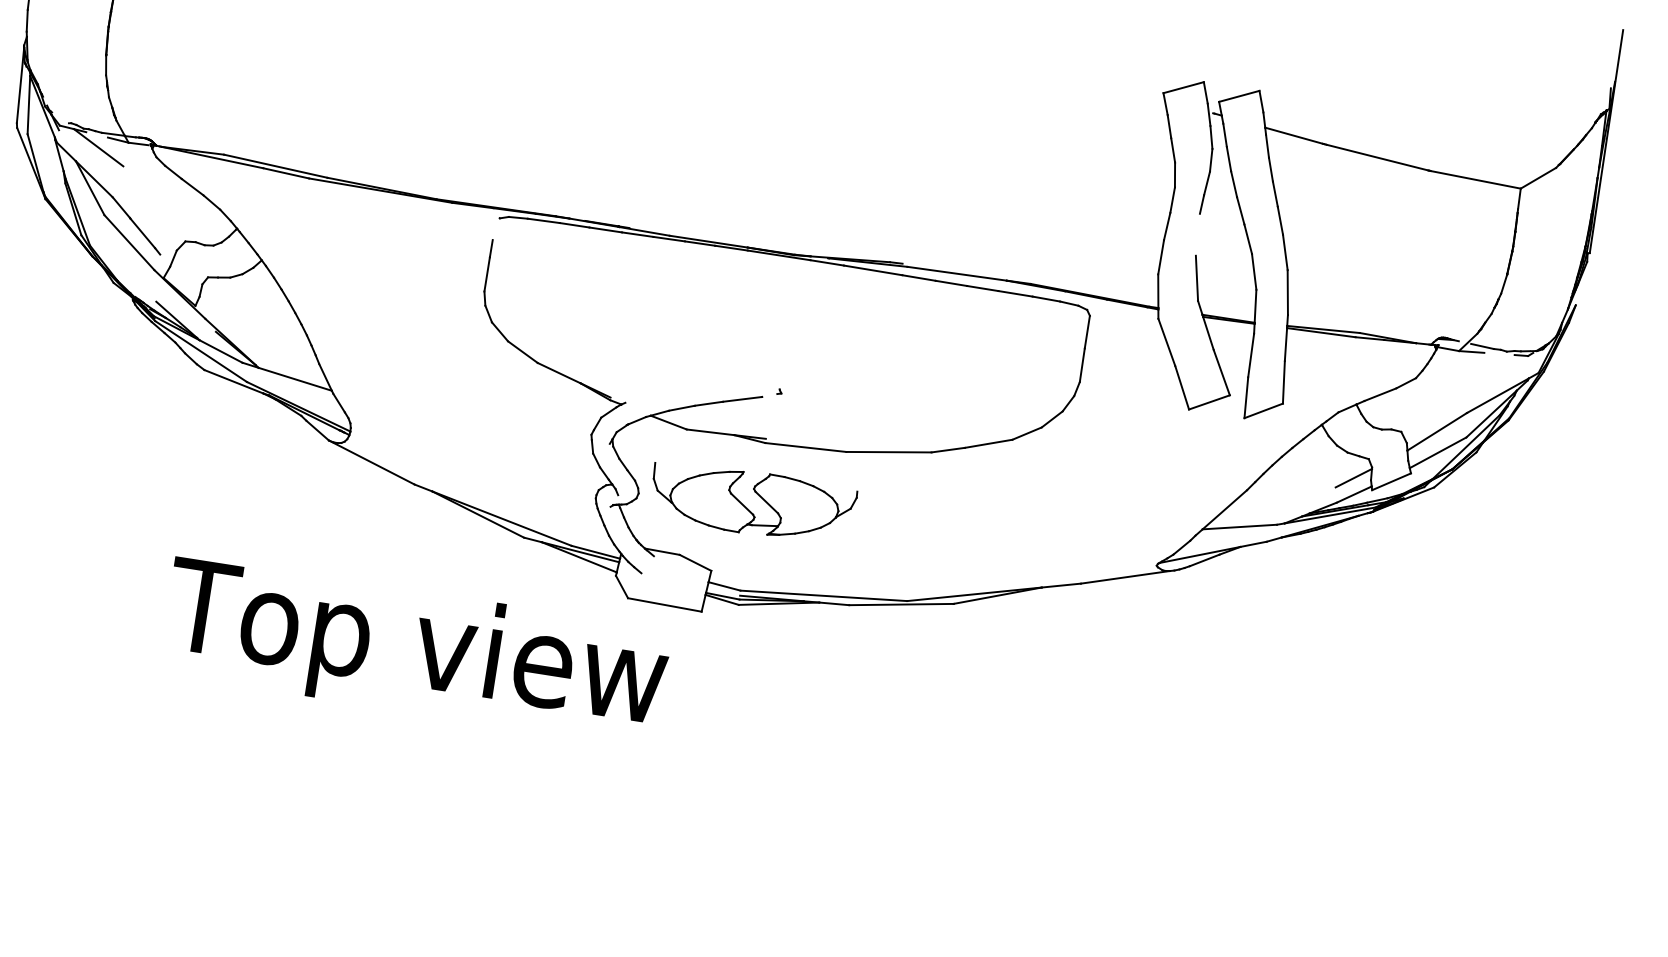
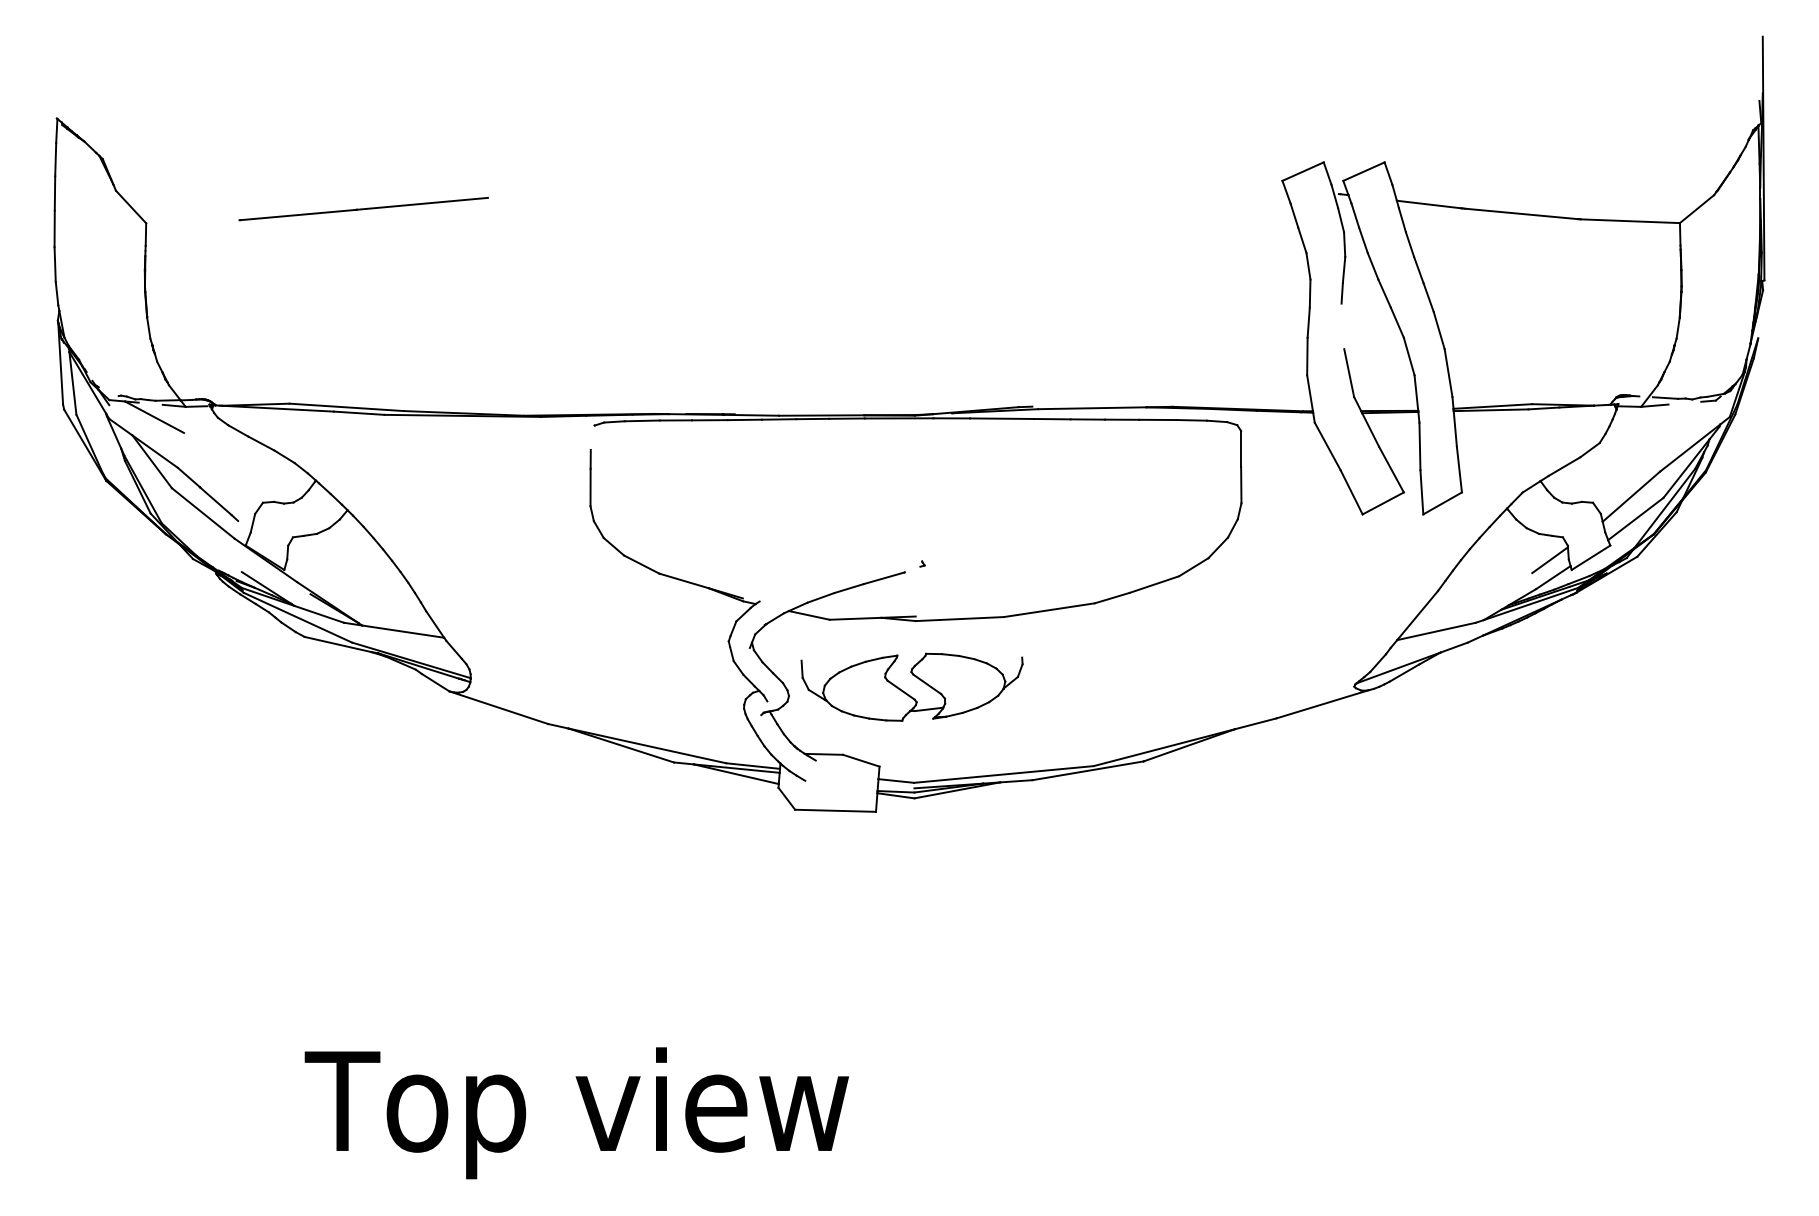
text: (414, 651) -> (576, 1113), moved

